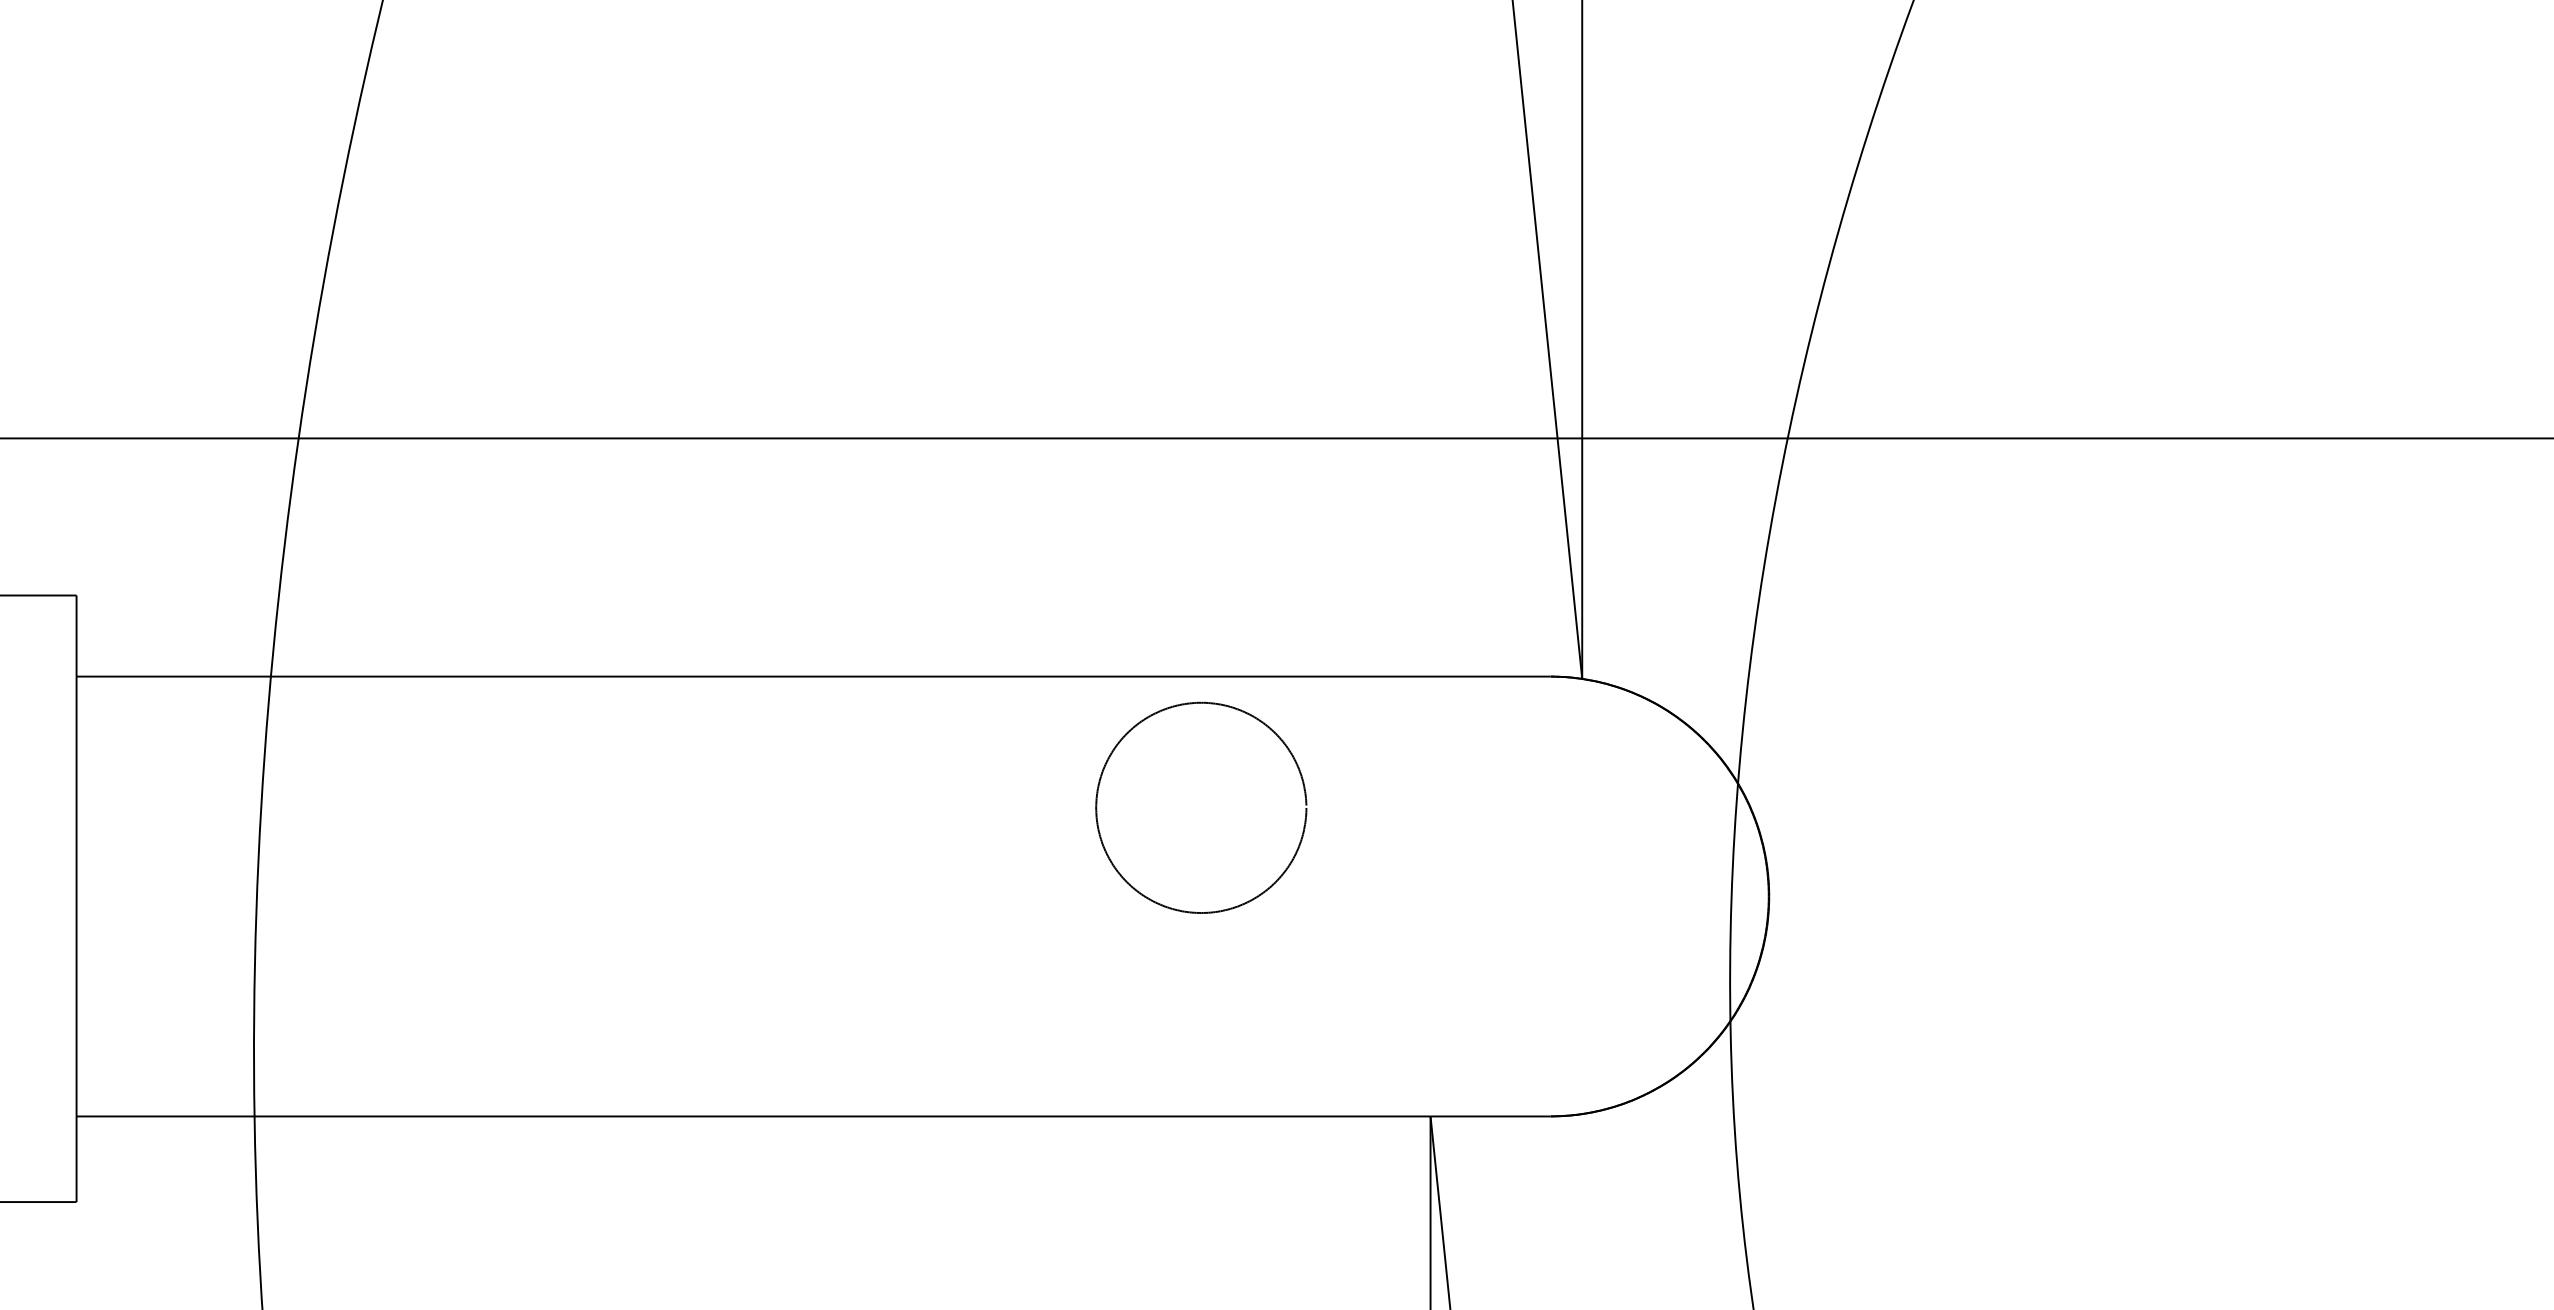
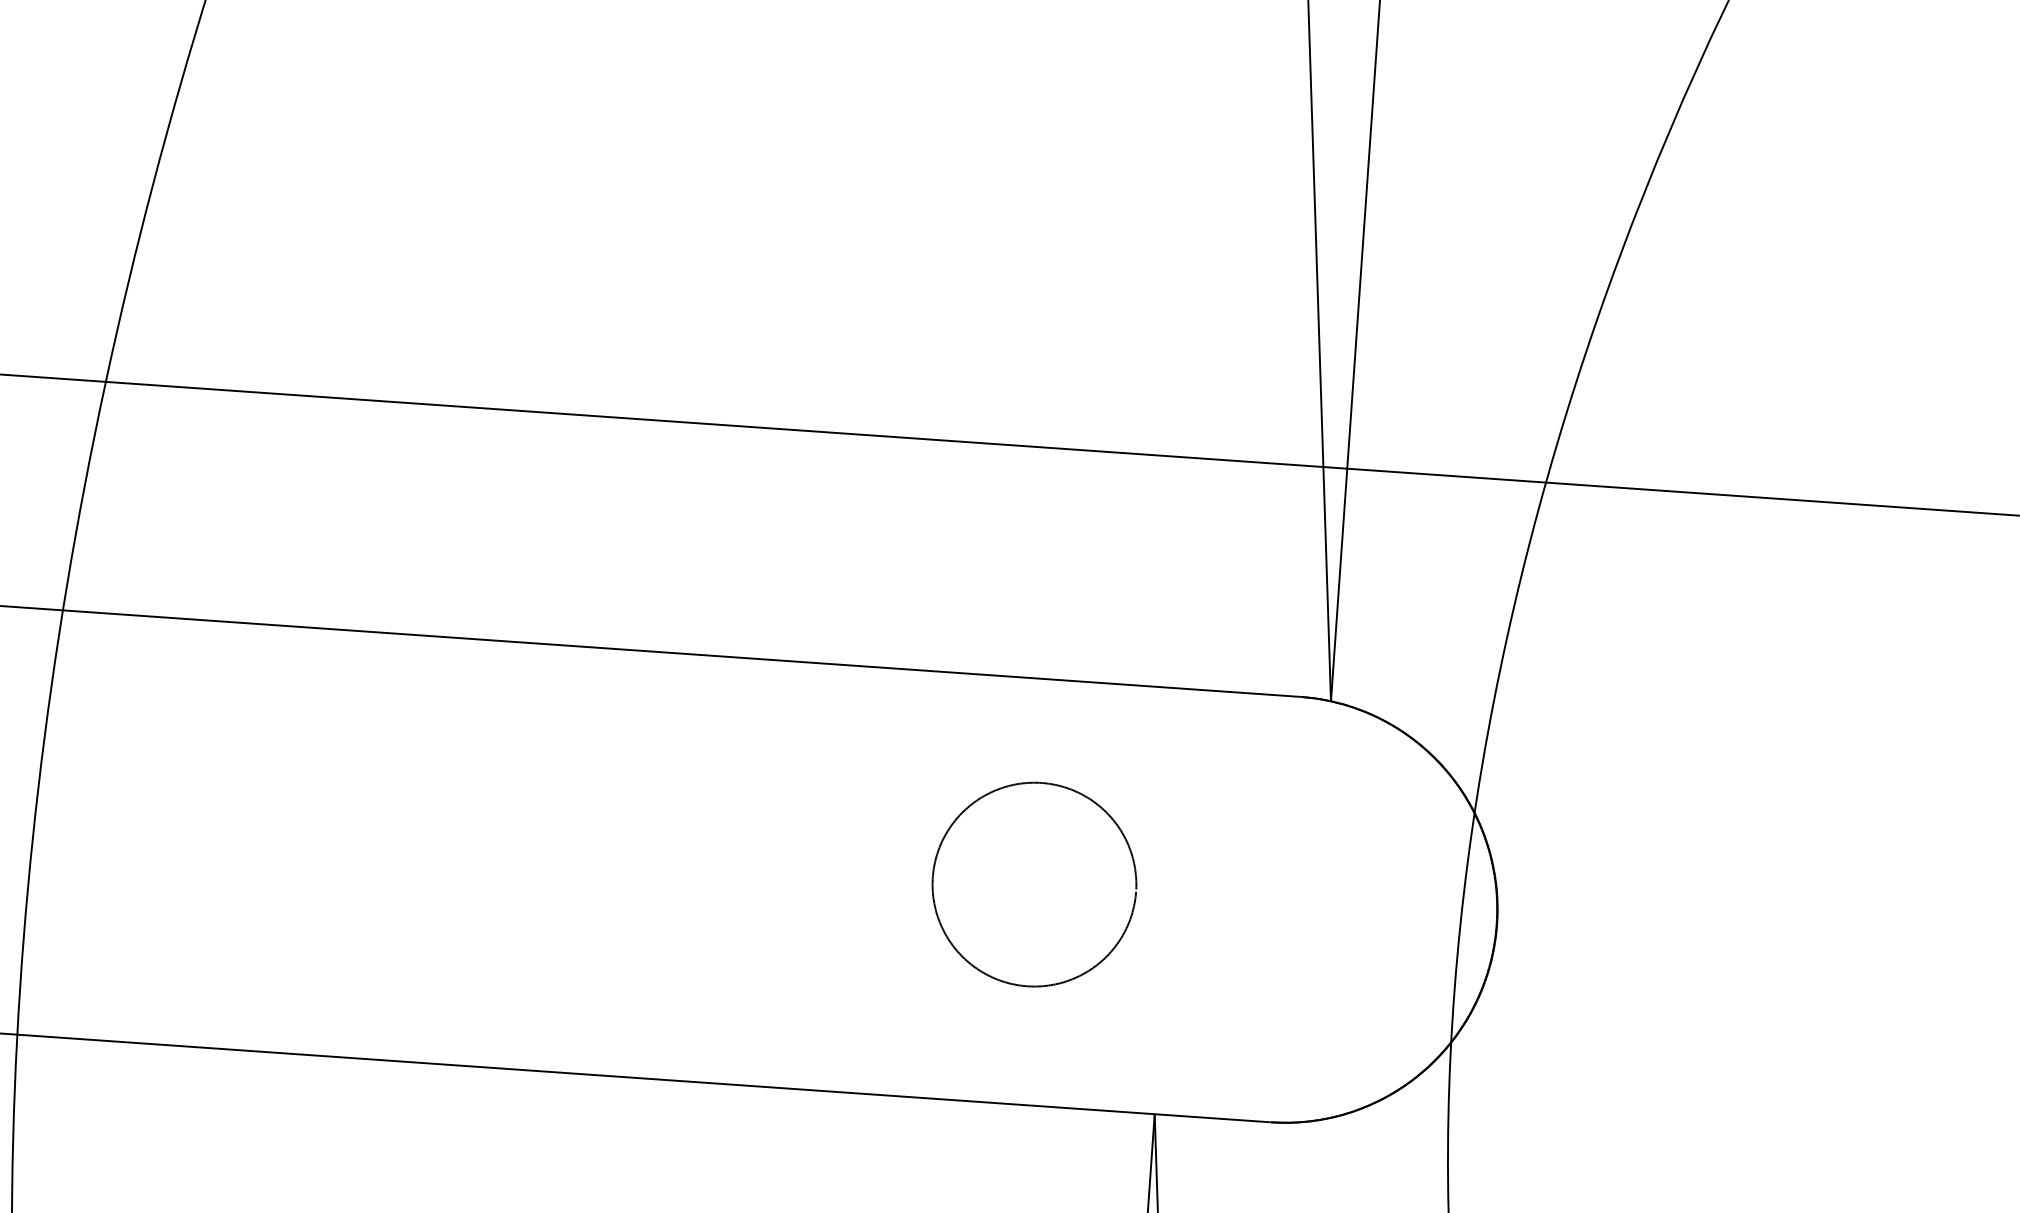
part: (1223, 706) -> (1062, 788), moved

